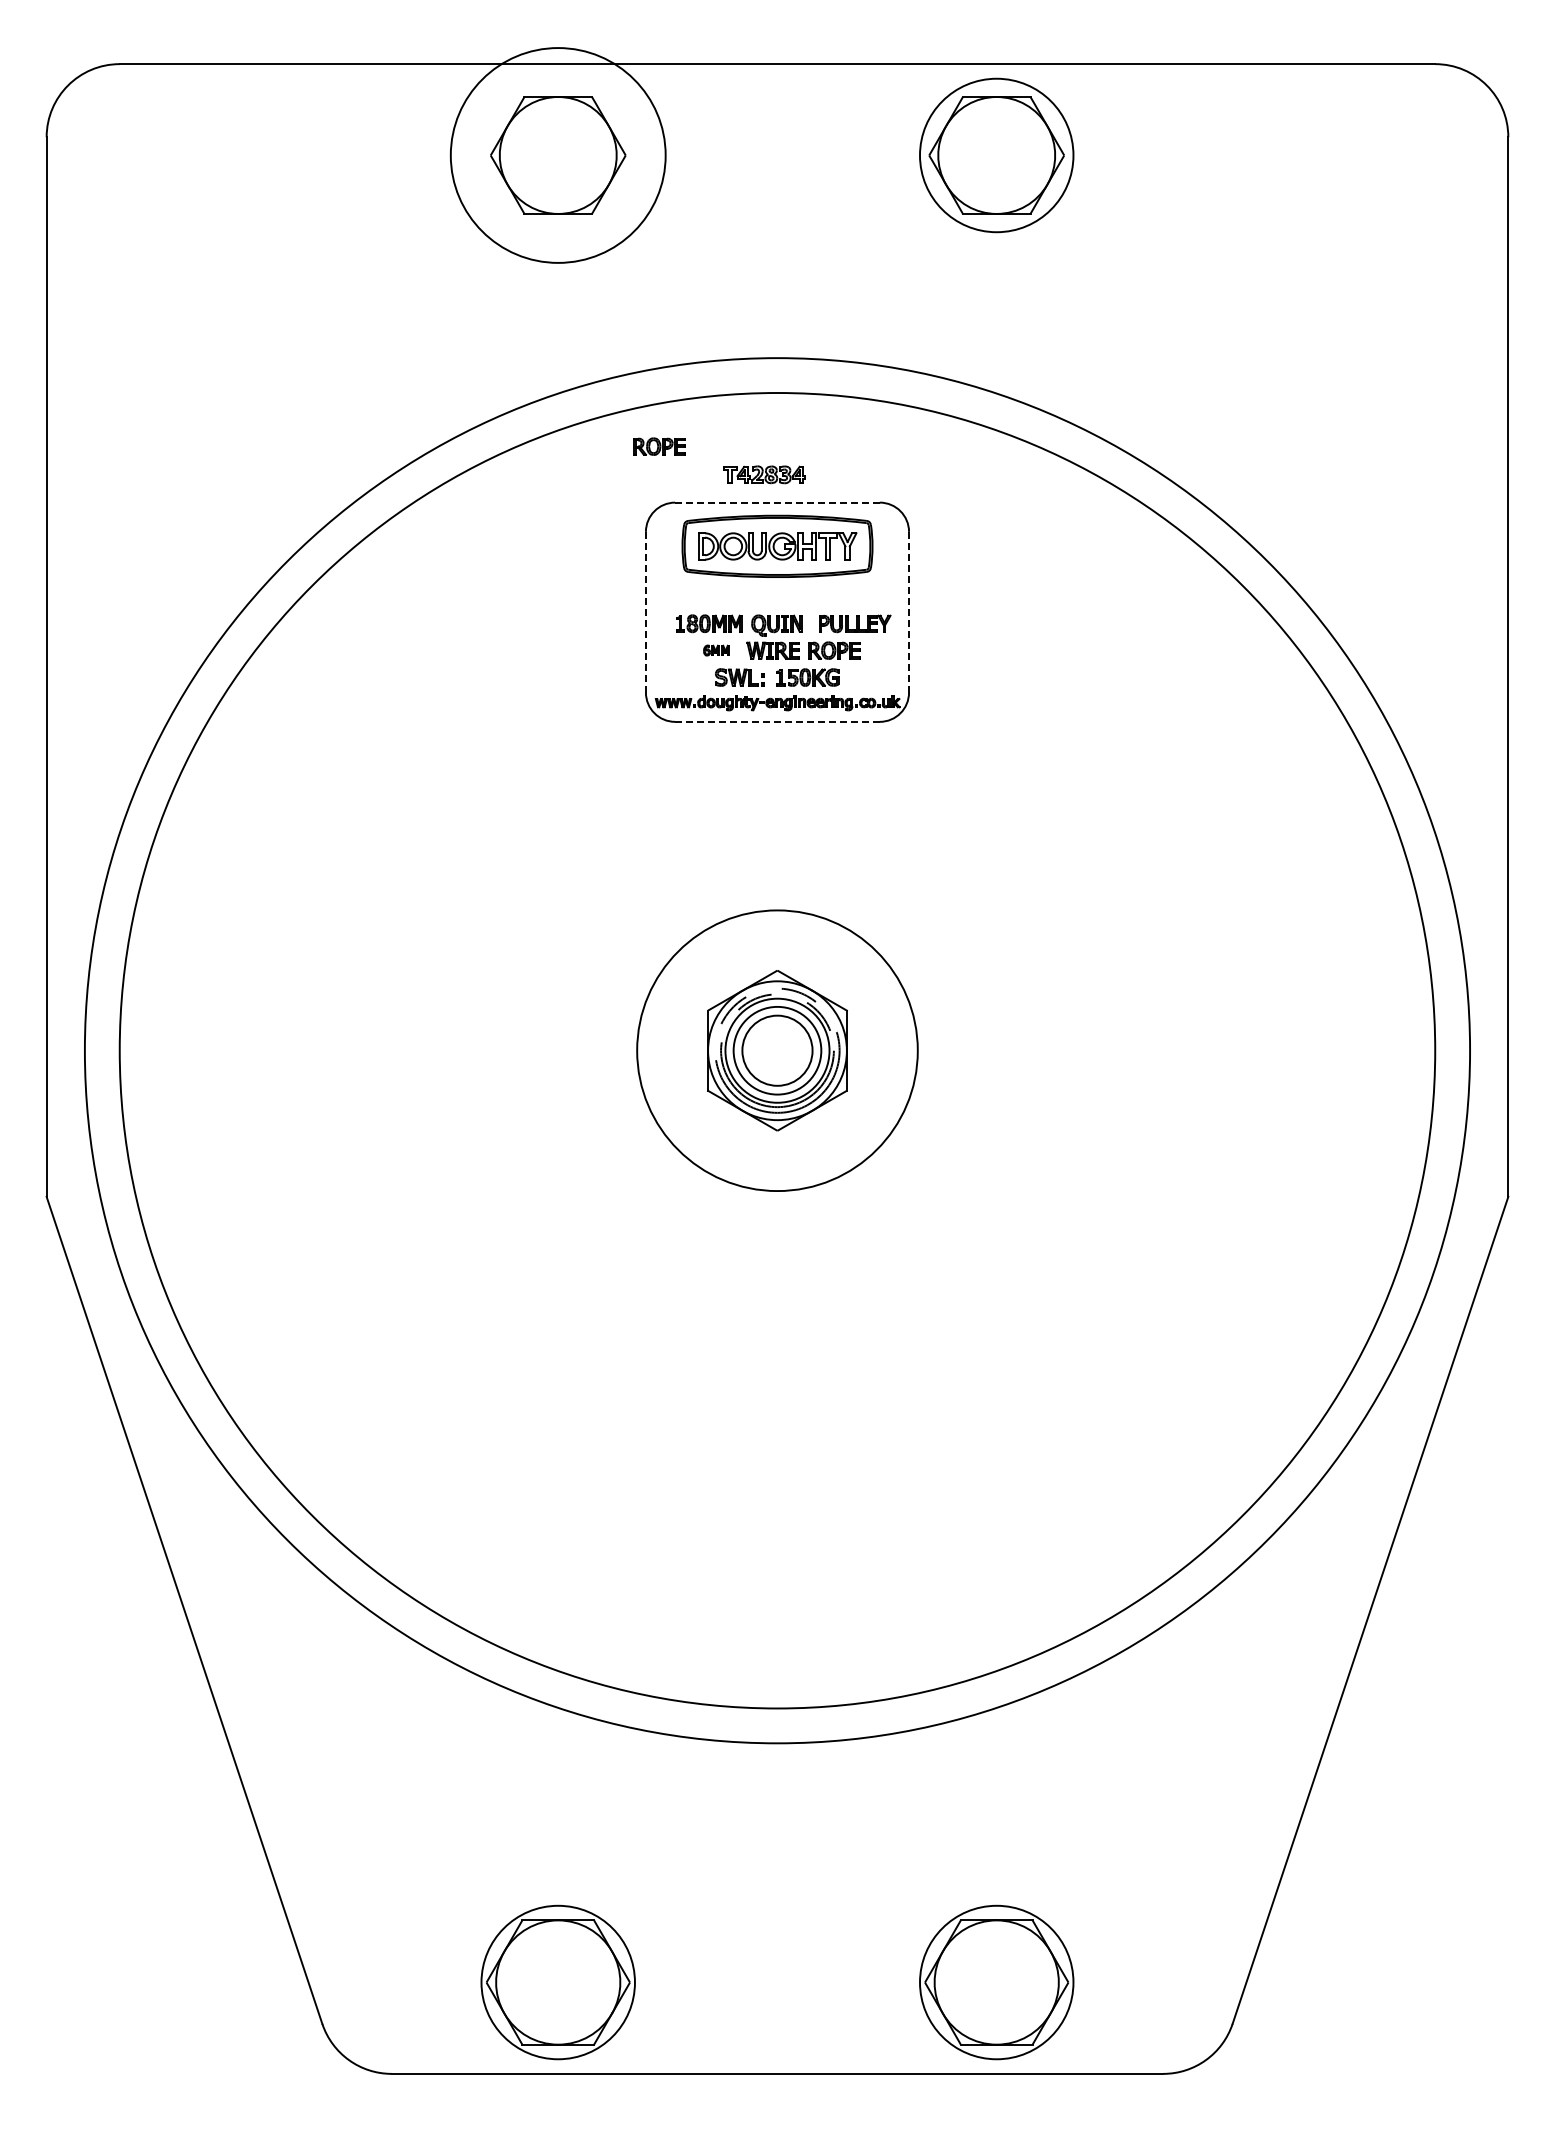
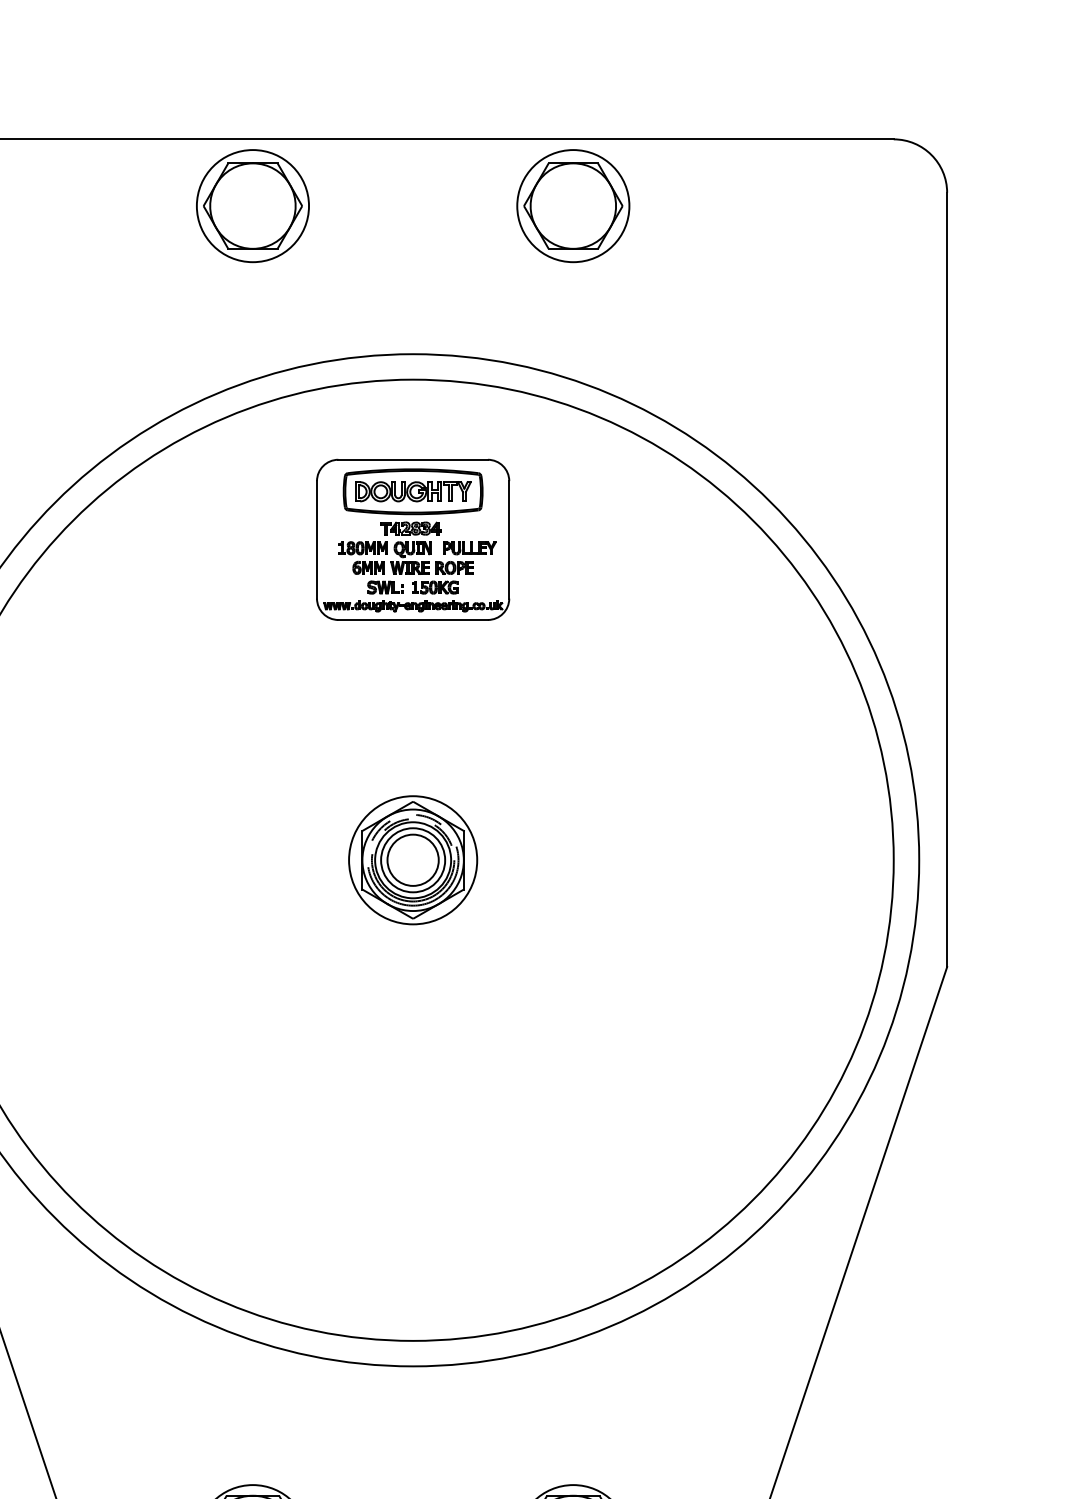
circle: (557, 155) -> (252, 206), size x0.71
part: (659, 446) -> (326, 418), removed
part: (764, 474) -> (410, 528), moved
line: (776, 502) -> (412, 459), dashed -> solid
line: (909, 611) -> (509, 539), dashed -> solid
line: (645, 612) -> (316, 540), dashed -> solid
part: (716, 650) -> (368, 567), size x1.67
line: (777, 721) -> (413, 619), dashed -> solid
circle: (777, 1050) -> (413, 860), size x0.62

